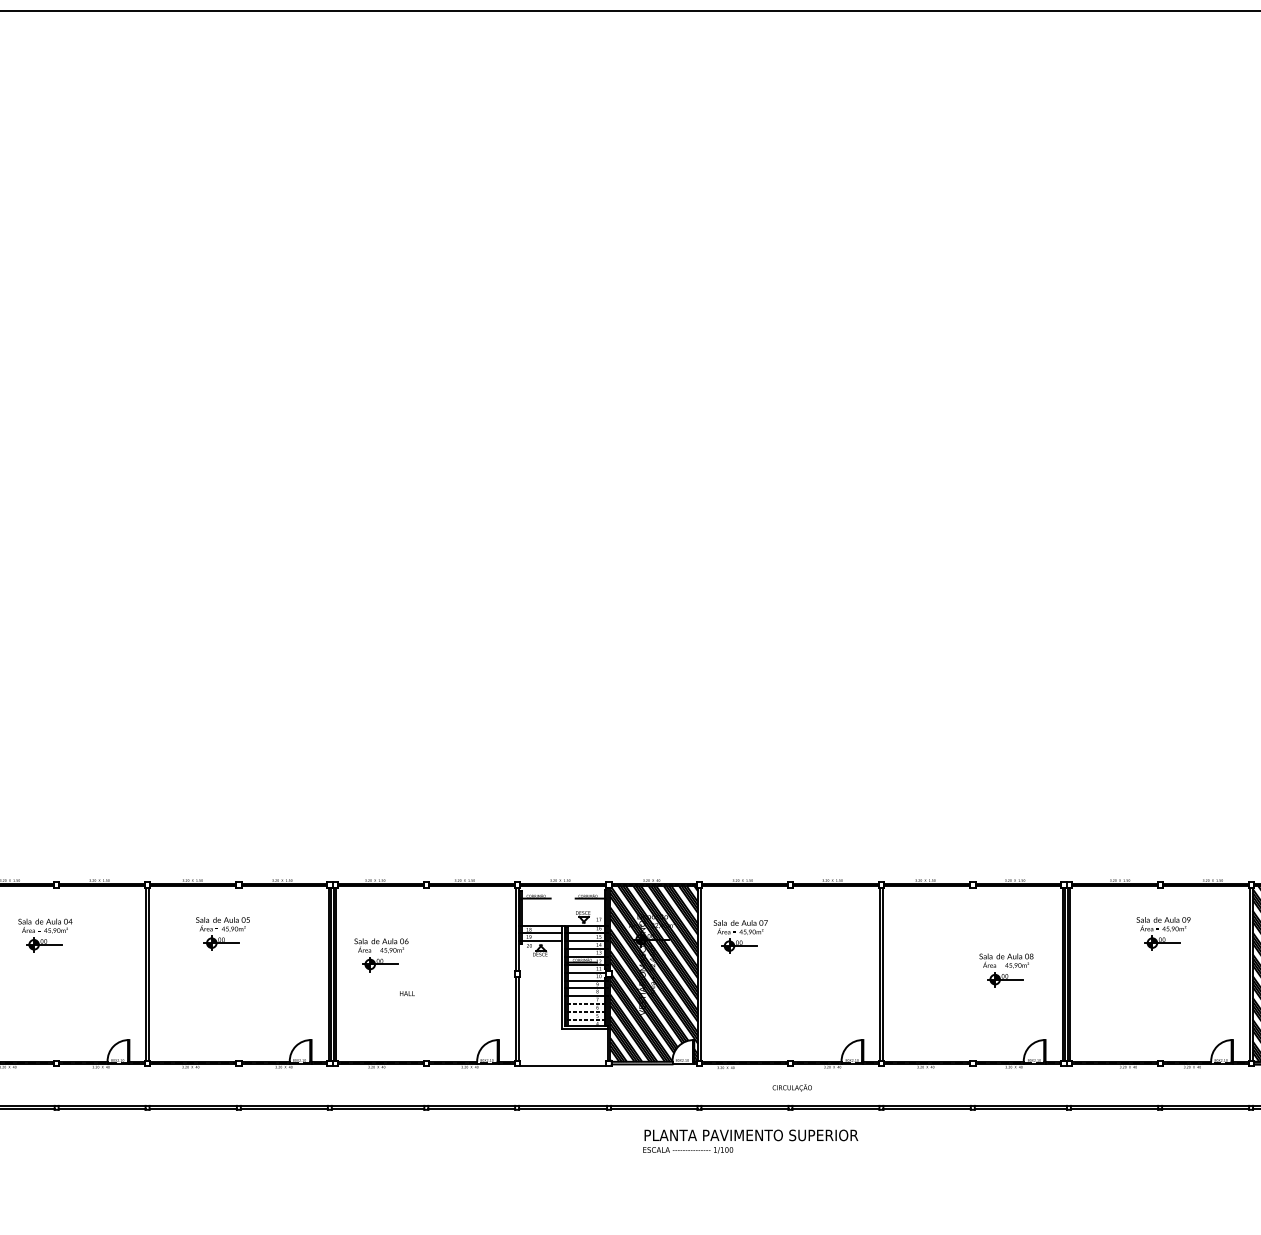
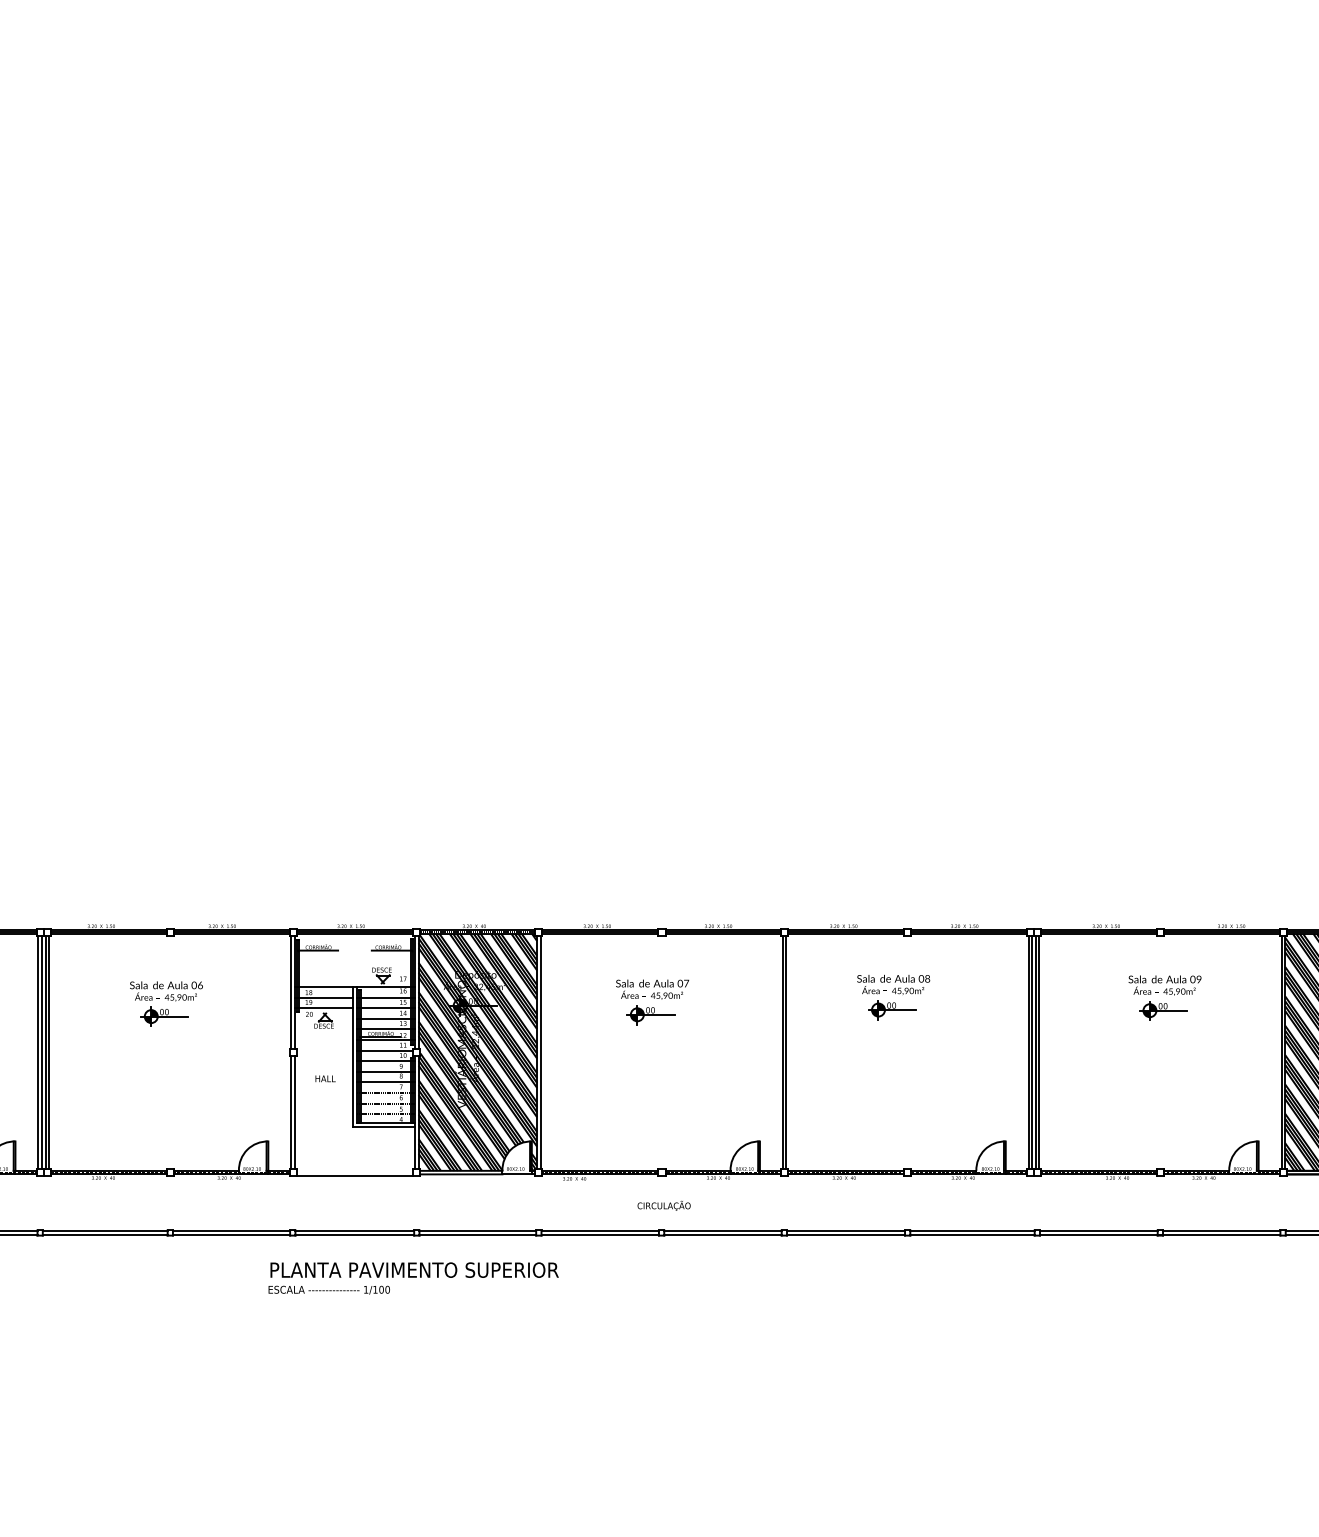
part: (740, 936) -> (652, 1001), moved
part: (381, 955) -> (166, 1004), moved
part: (1006, 970) -> (893, 997), moved
text: (407, 993) -> (325, 1078), moved
text: (750, 1141) -> (413, 1278), moved

